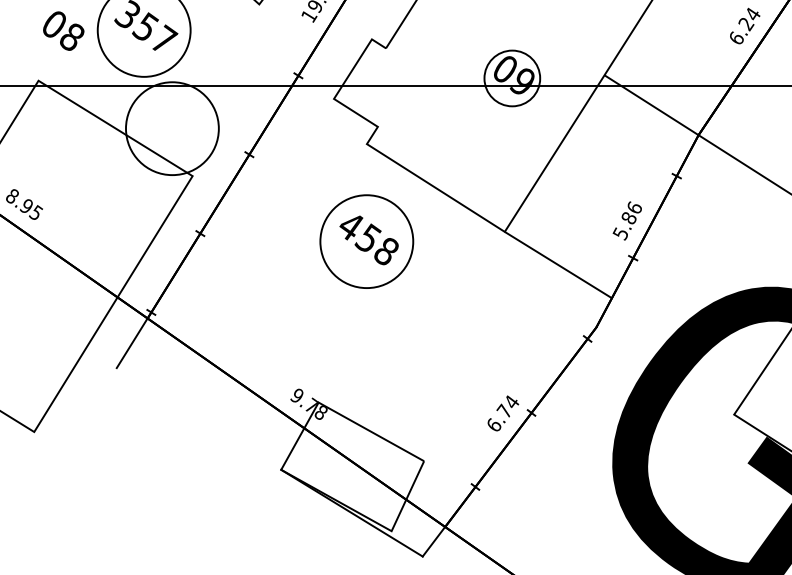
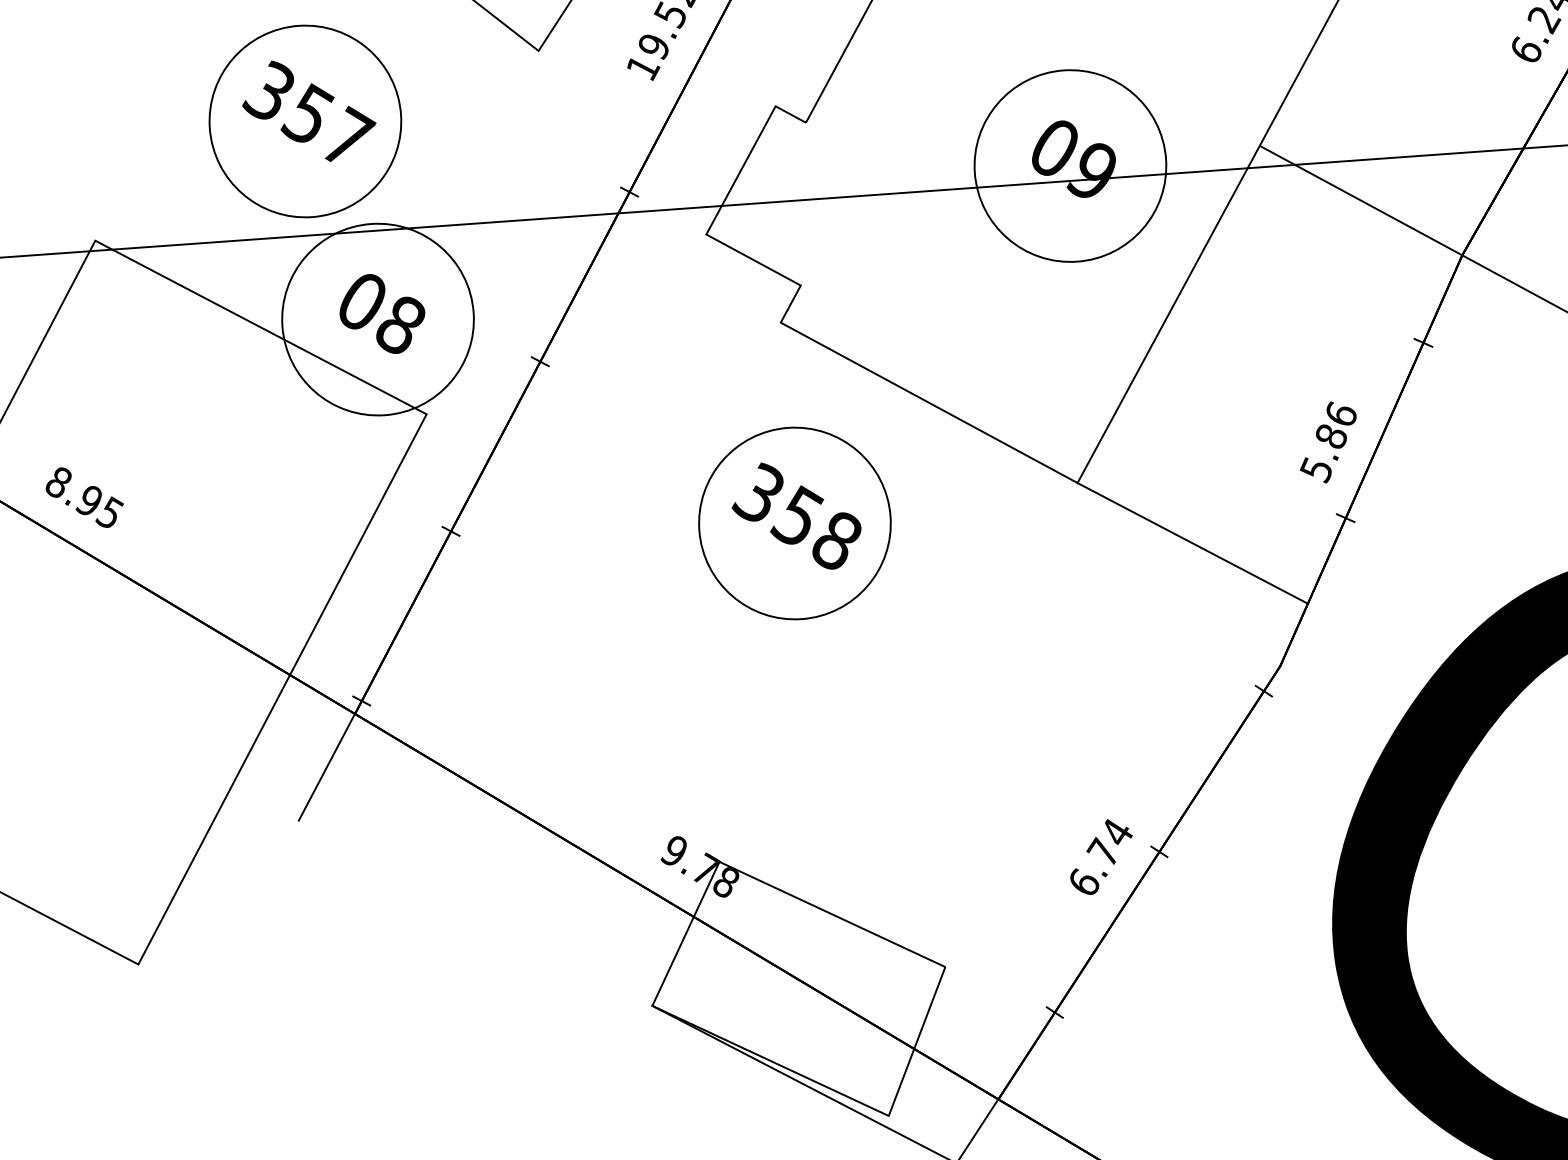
text: (63, 30) -> (381, 312), moved
circle: (511, 78) -> (1068, 166), size x1.67
text: (350, 225) -> (758, 492), 458 -> 358

